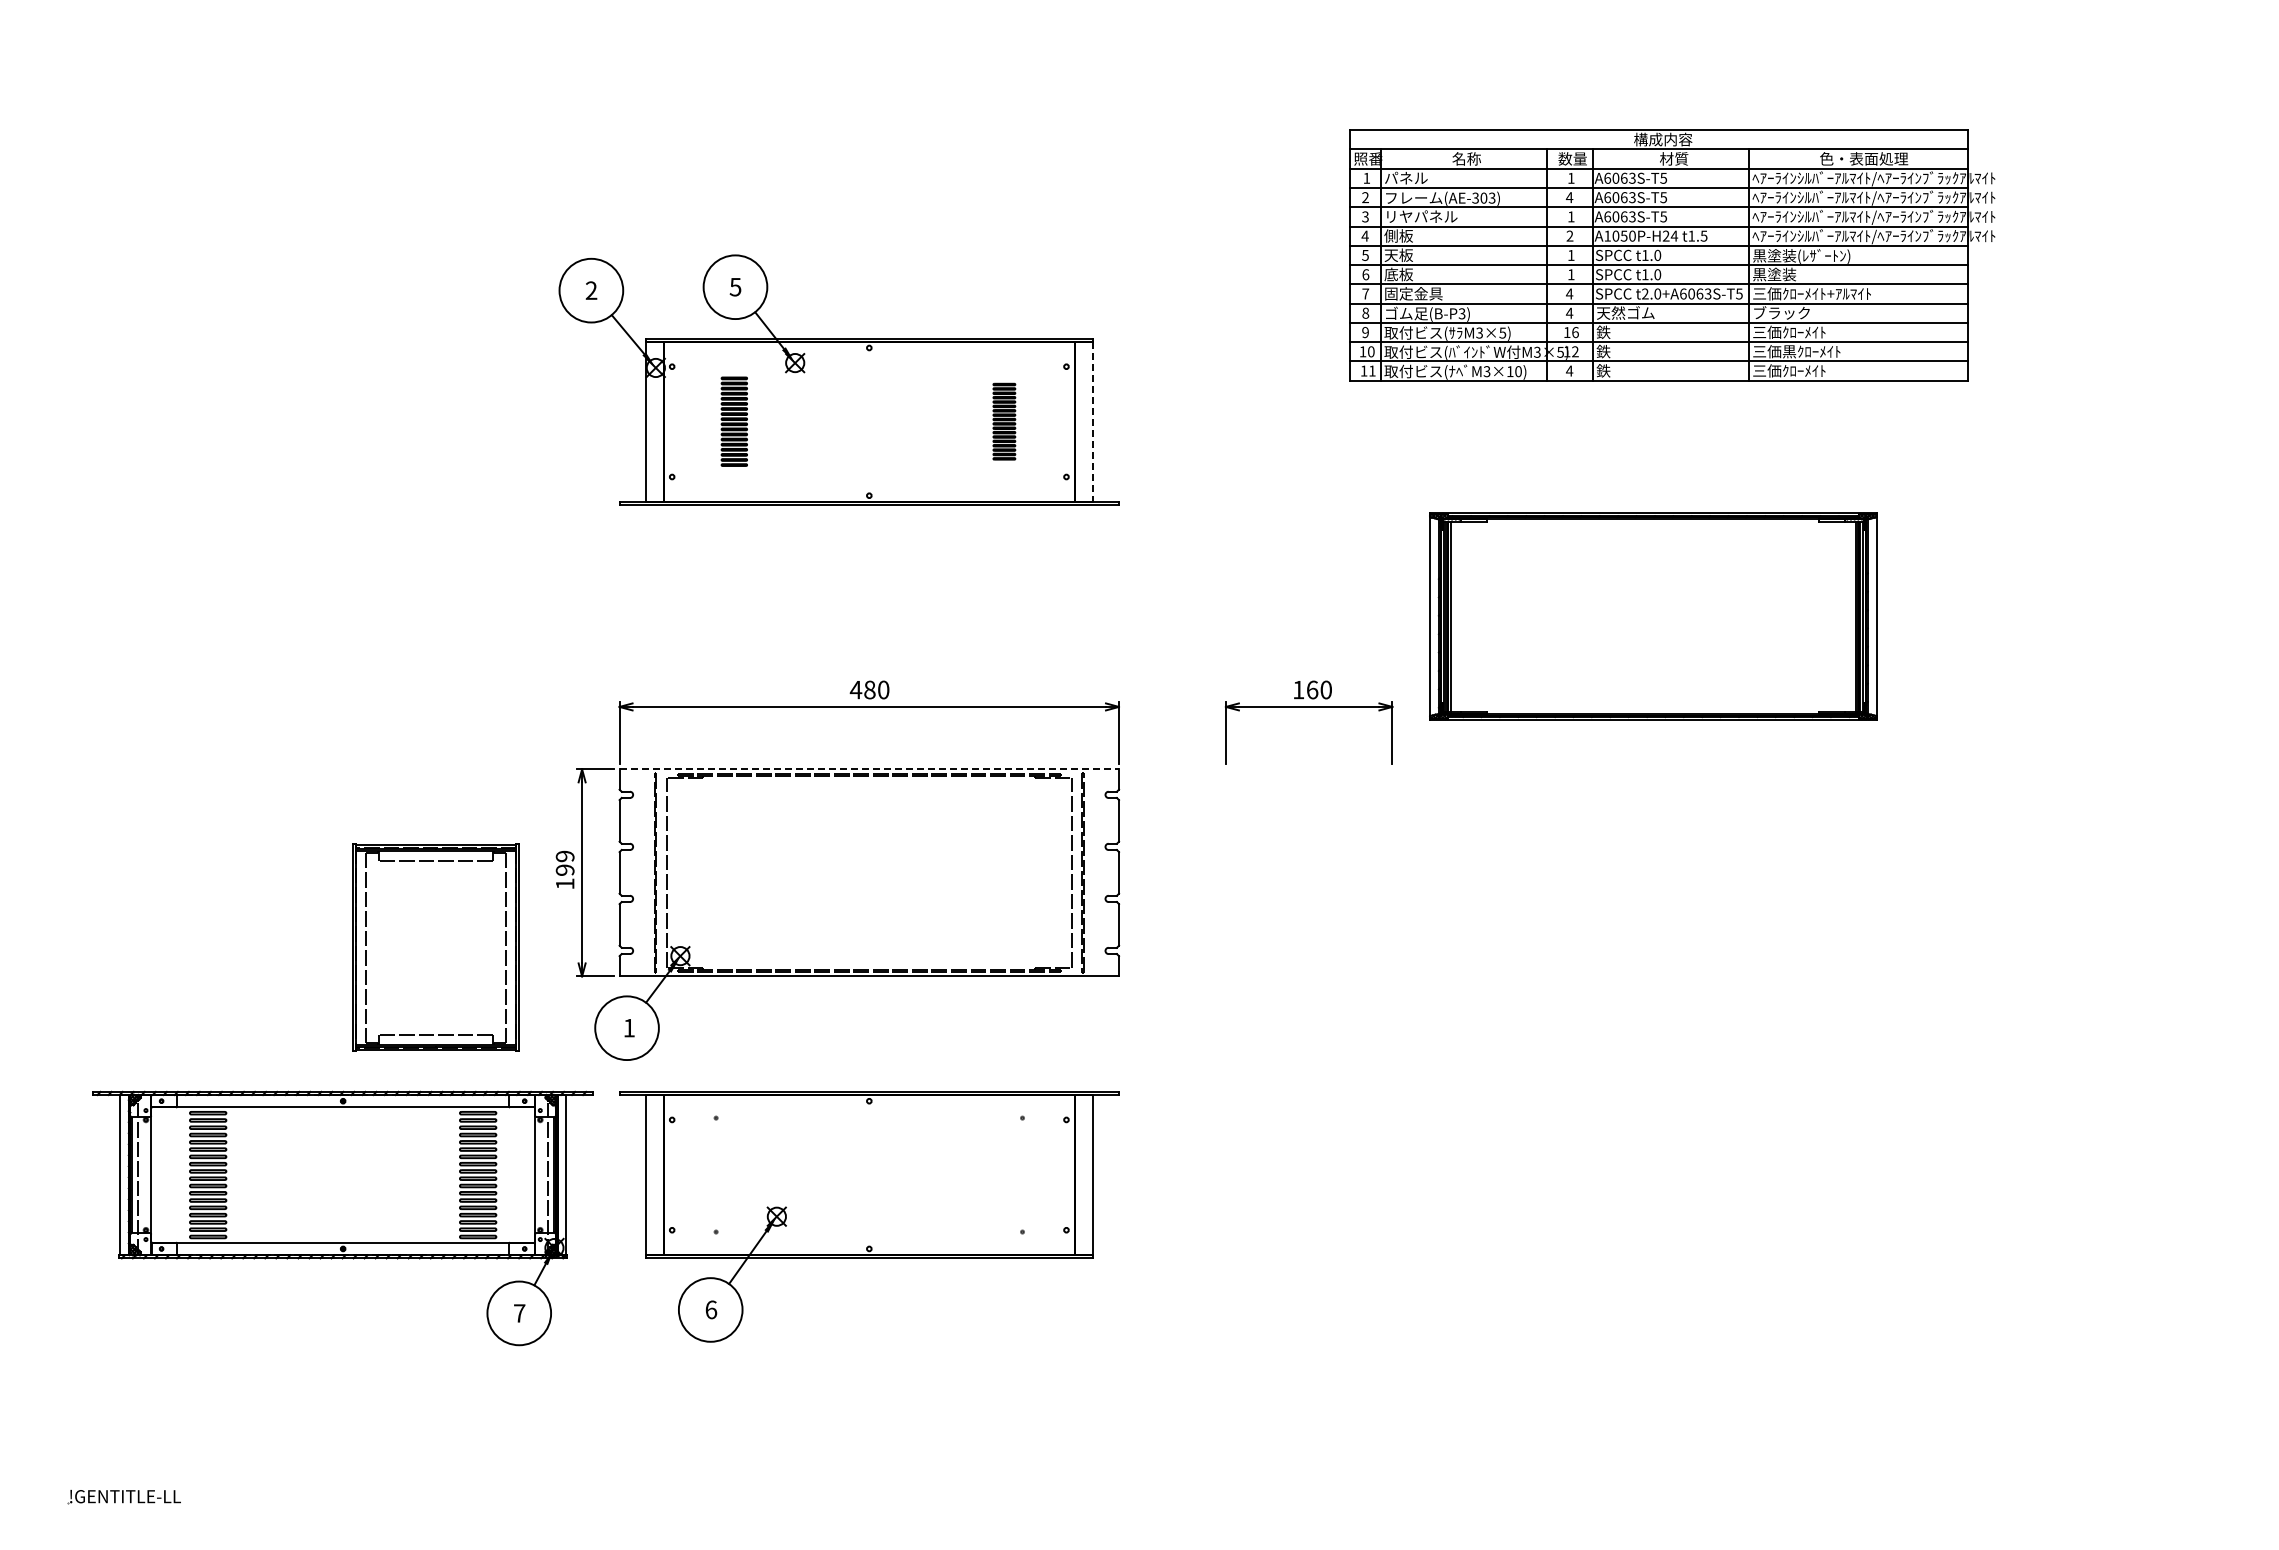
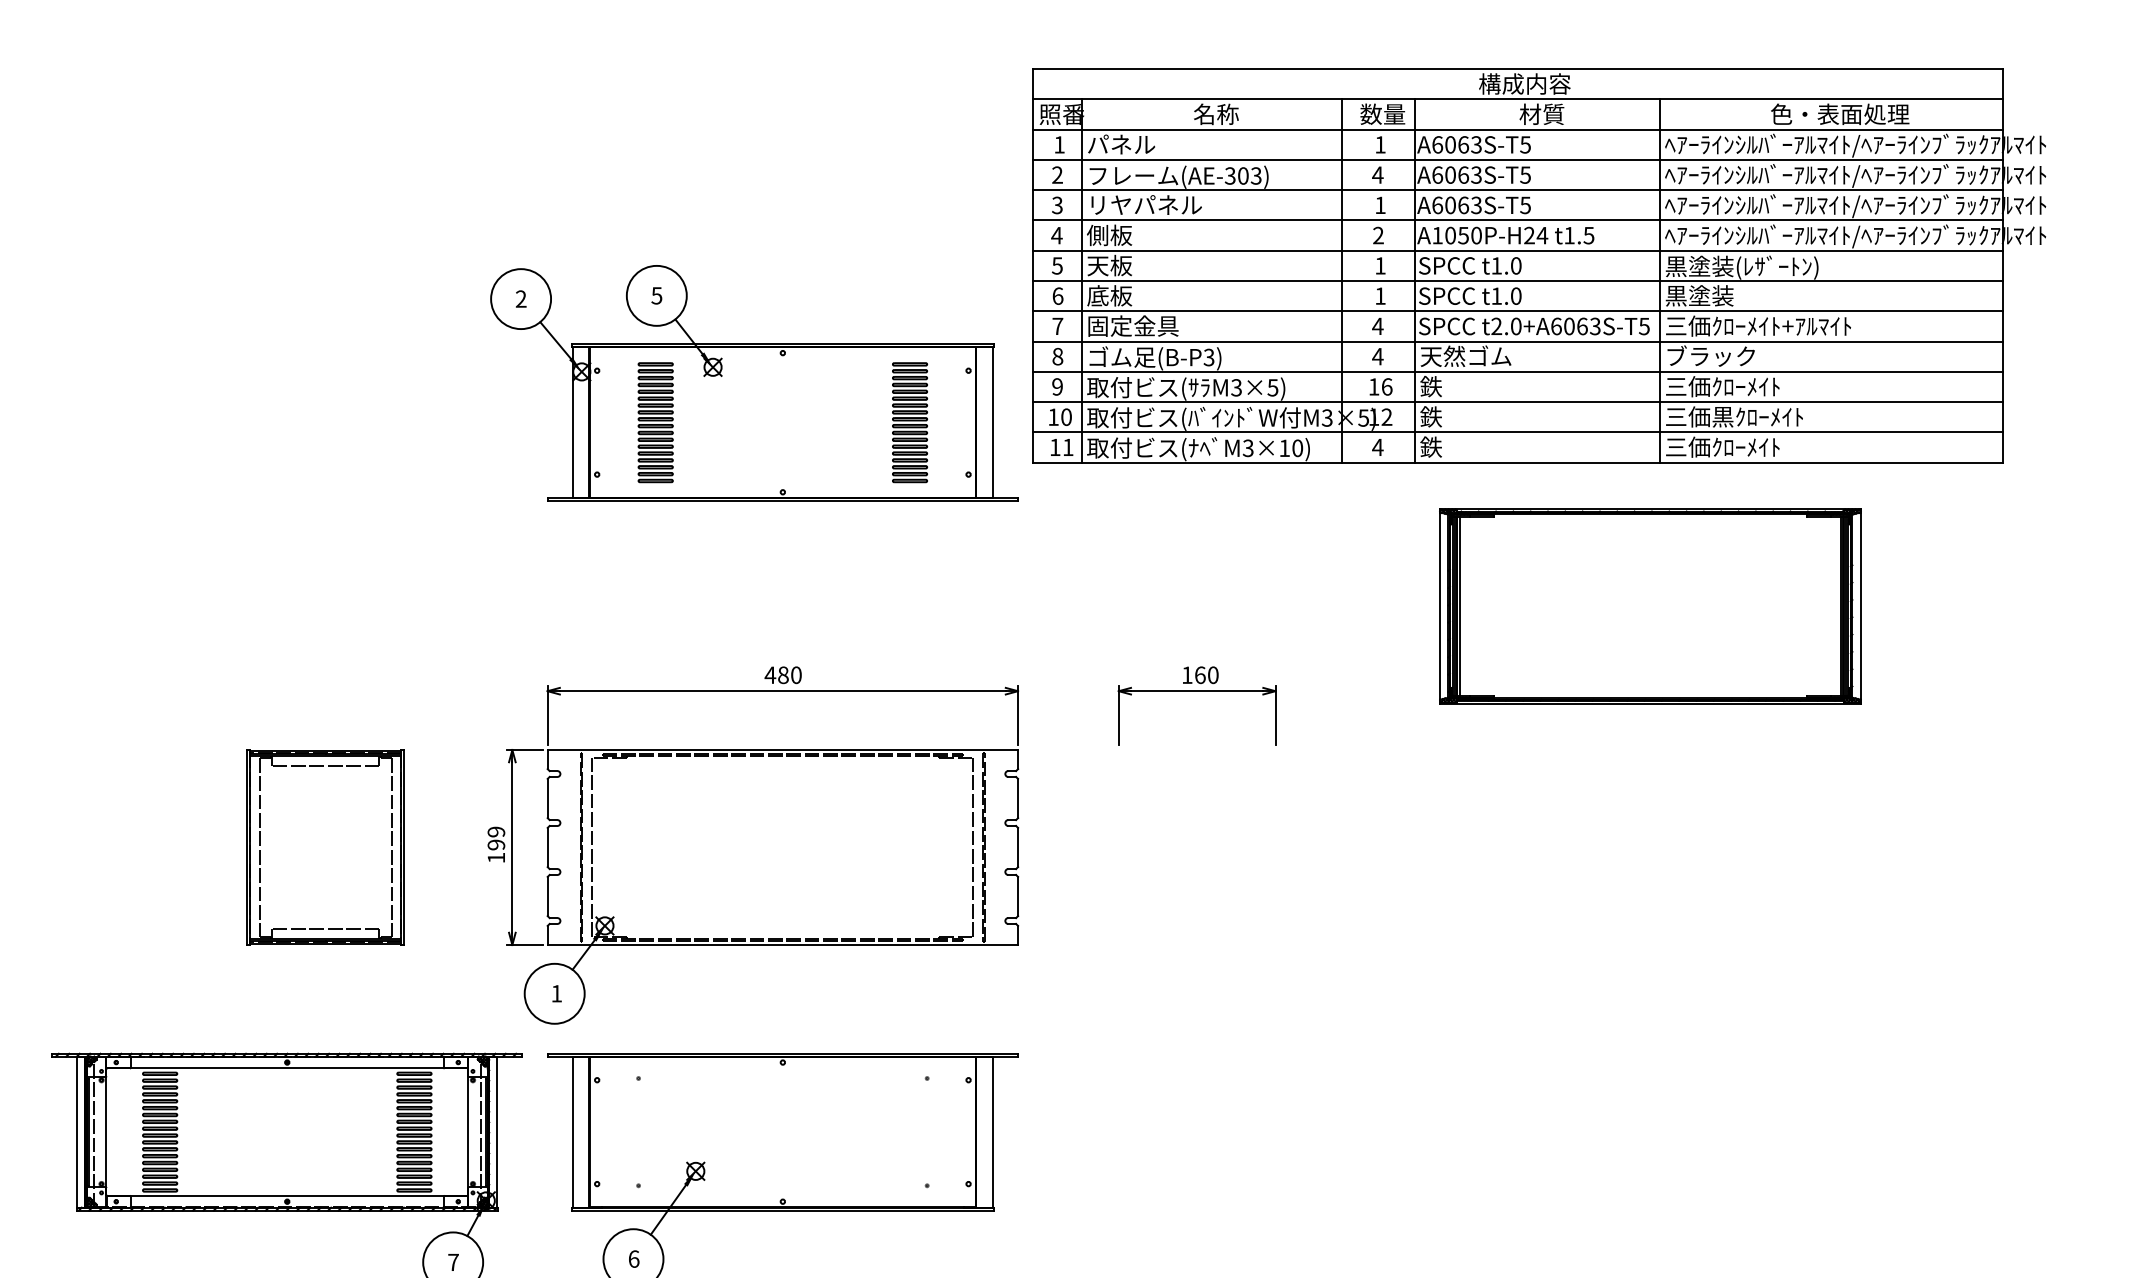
part: (1672, 255) -> (1539, 265), size x1.67
part: (734, 421) -> (655, 422), size x1.43
part: (1004, 421) -> (910, 422), size x1.67
line: (1092, 422) -> (993, 423), dashed -> solid
part: (1653, 616) -> (1650, 606), moved
line: (869, 769) -> (783, 750), dashed -> solid
part: (435, 947) -> (325, 847), moved

